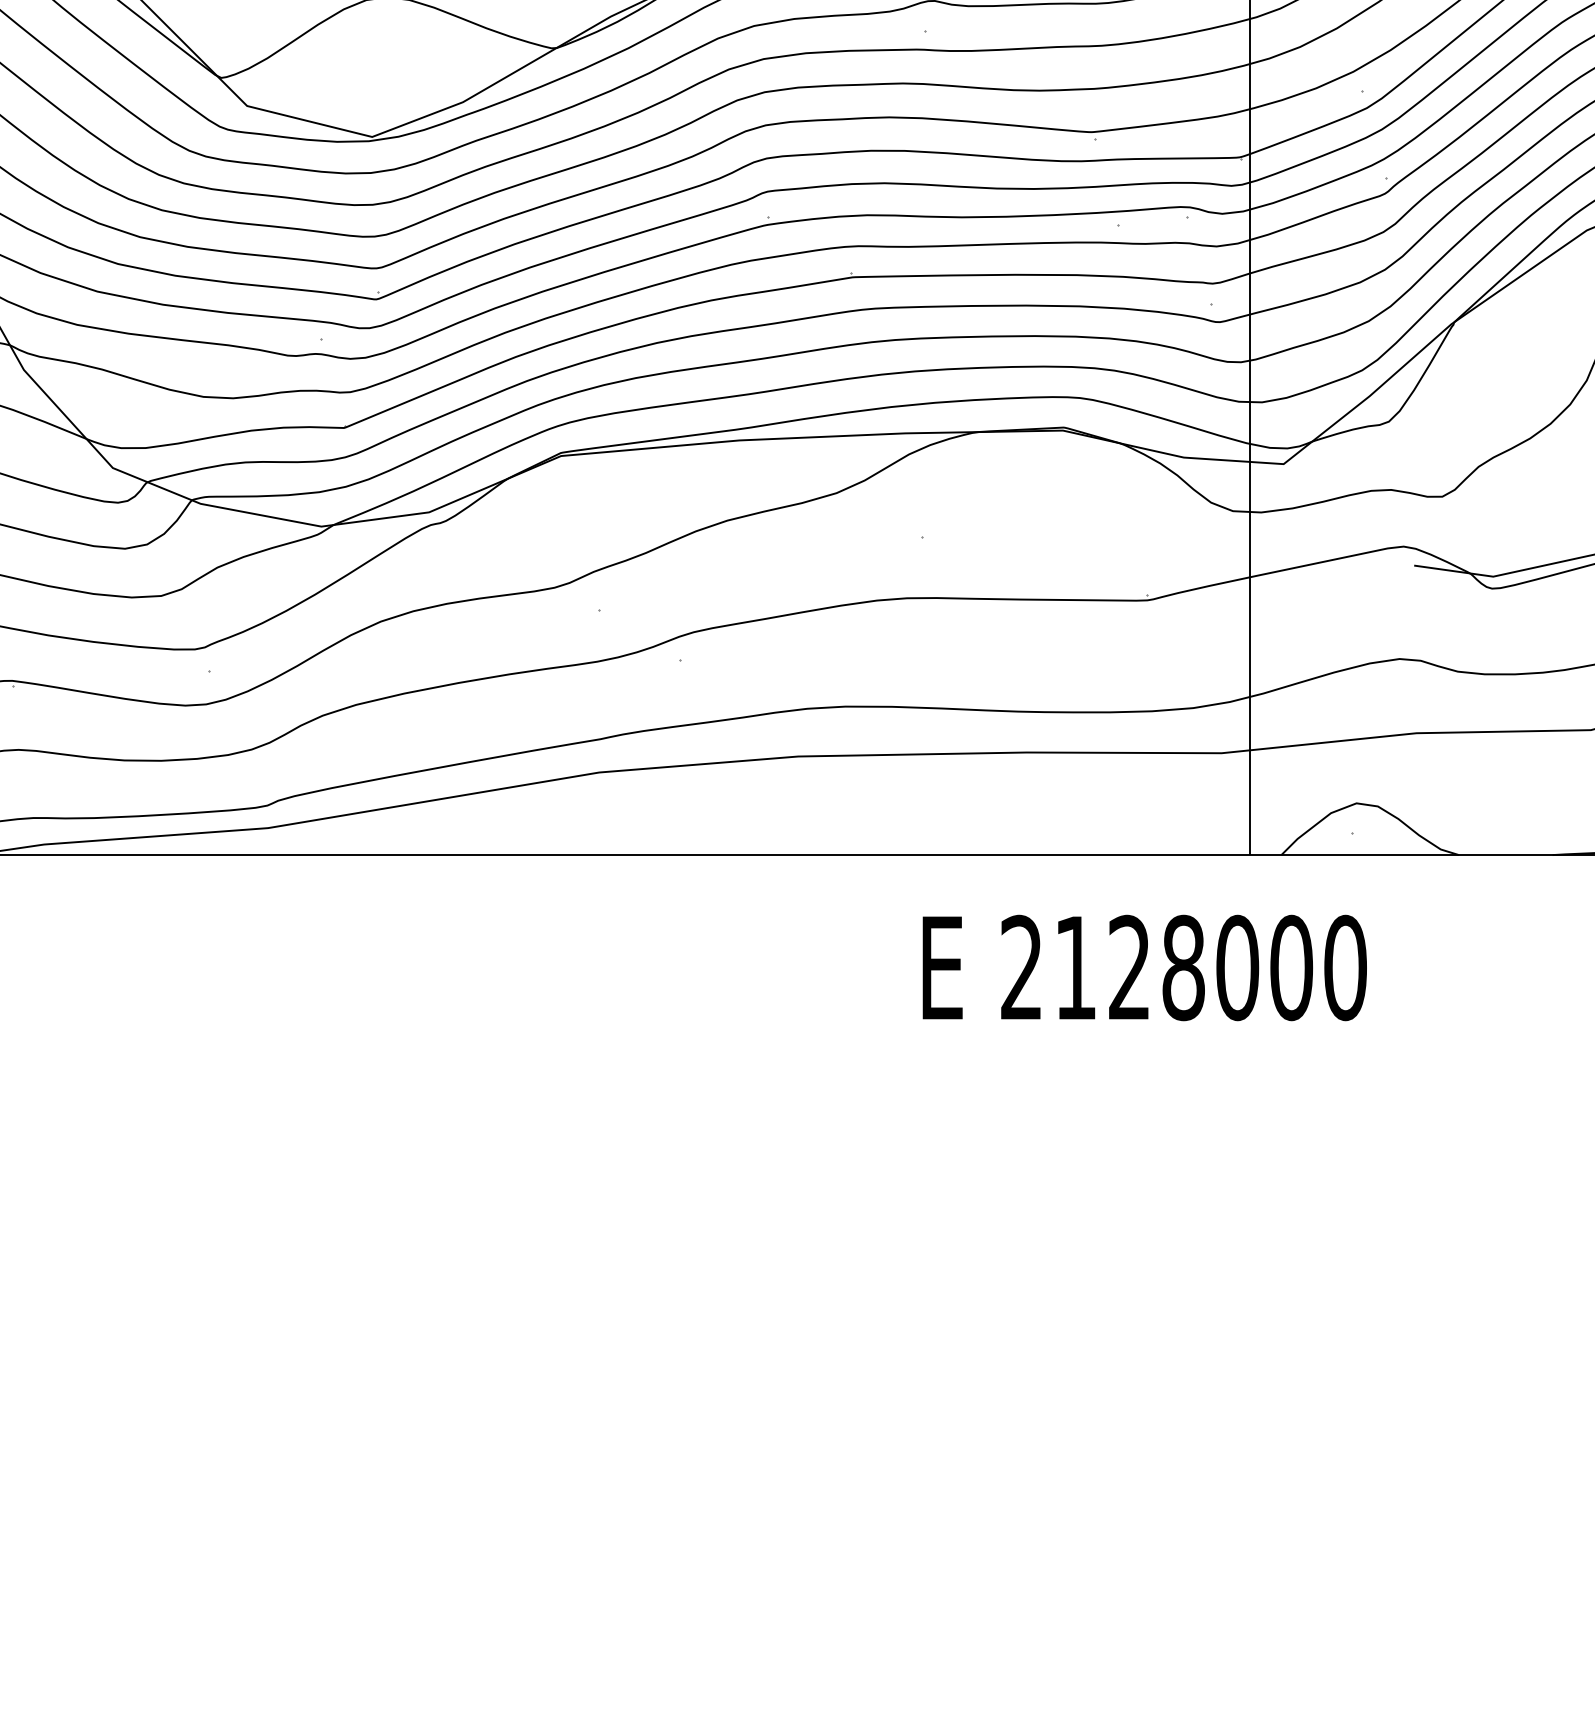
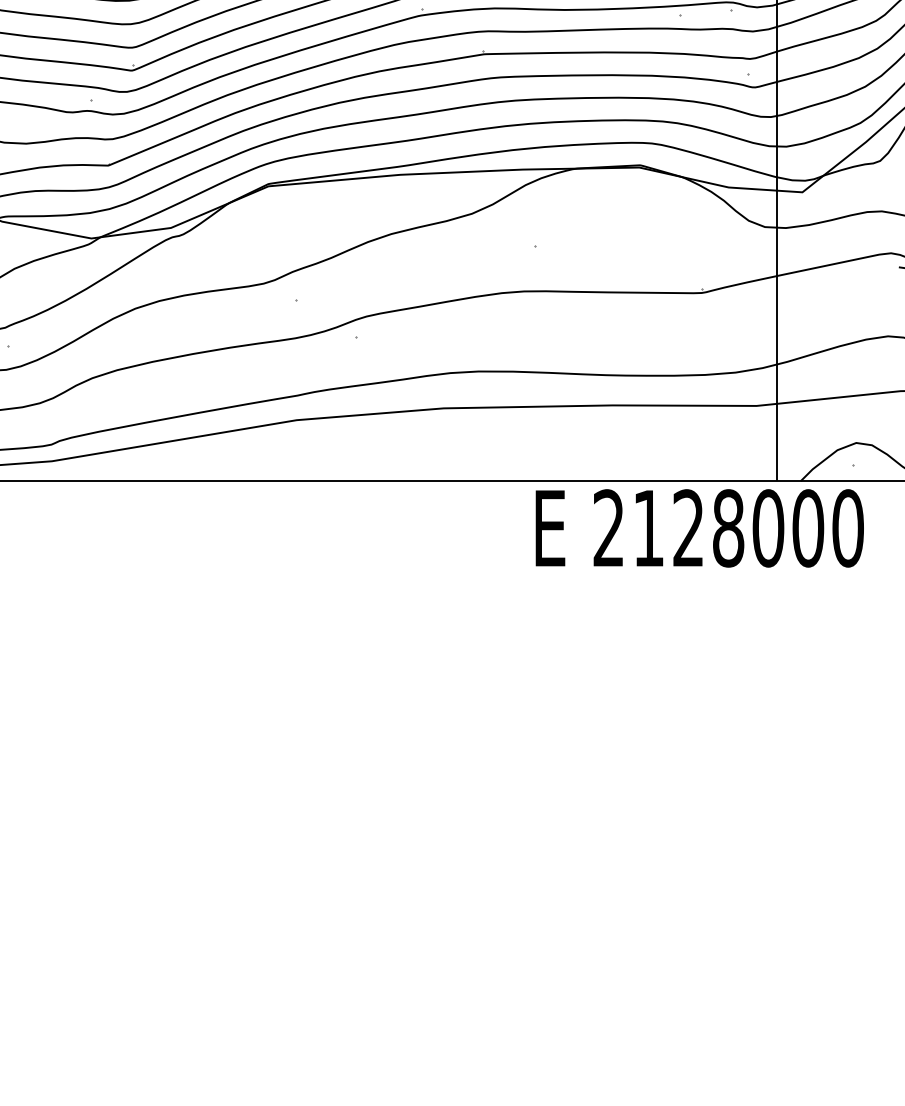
text: (1144, 967) -> (699, 528), moved

